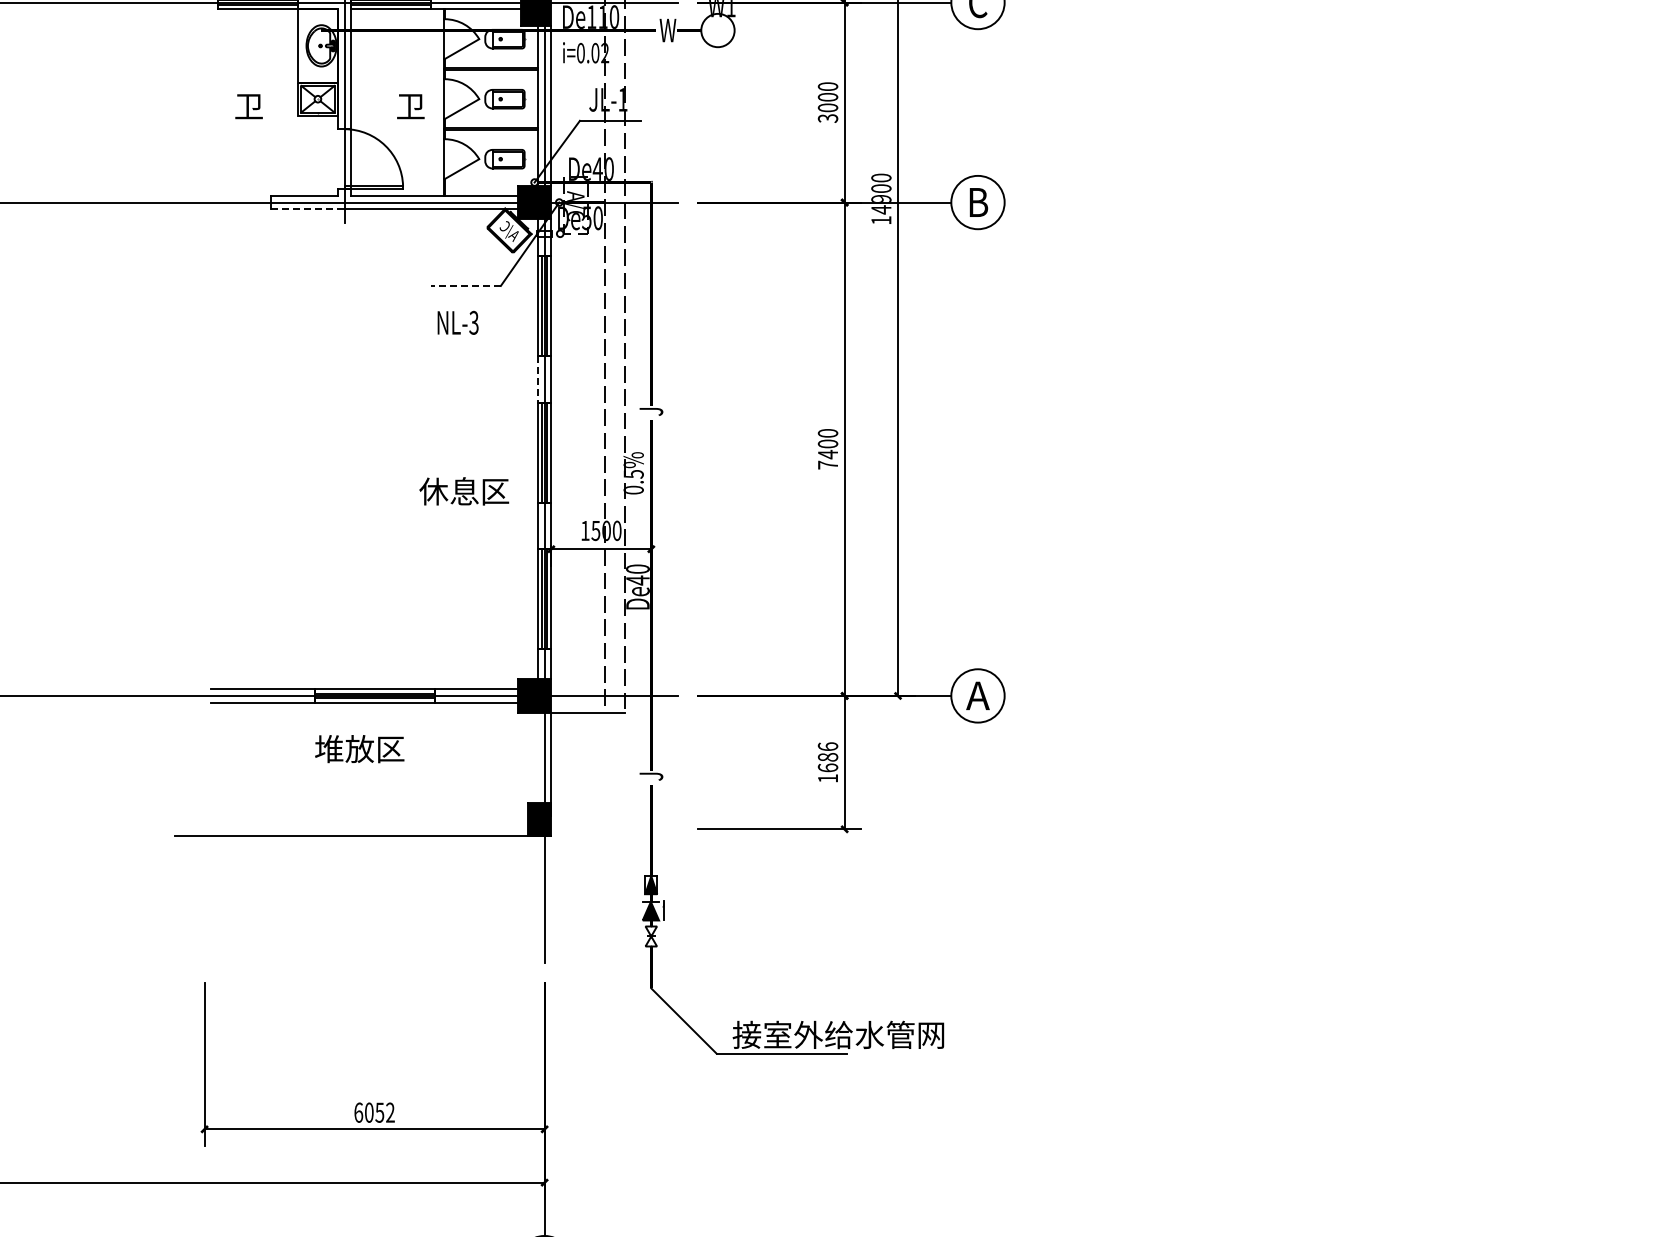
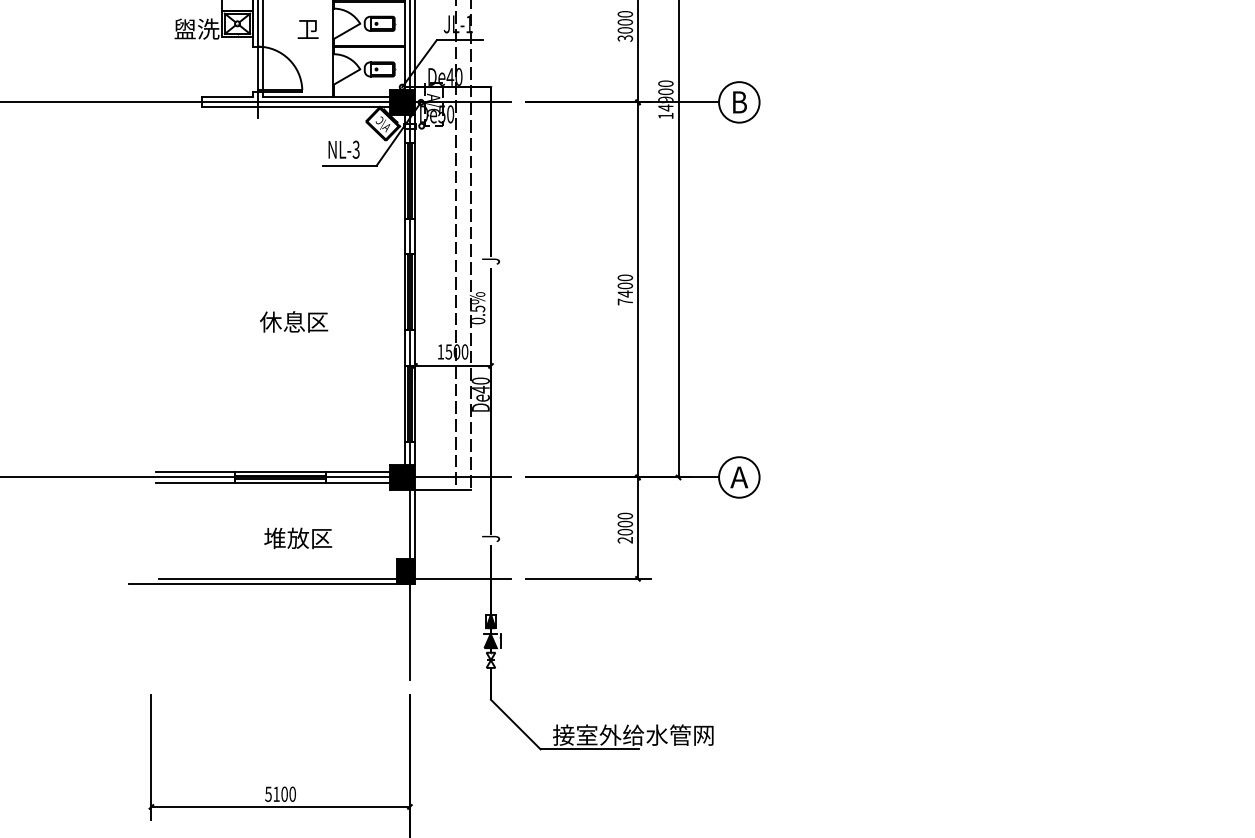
text: (264, 105) -> (196, 28), 卫 -> 盥洗
line: (307, 209) -> (229, 107), dashed -> solid
line: (465, 285) -> (349, 165), dashed -> solid
text: (457, 322) -> (343, 149), moved
line: (537, 379) -> (404, 236), dashed -> solid
text: (464, 491) -> (294, 322), moved
text: (359, 749) -> (298, 538), moved
text: (827, 762) -> (624, 528), 1686 -> 2000
line: (445, 829) -> (334, 579), added
text: (374, 1112) -> (280, 794), 6052 -> 5100

